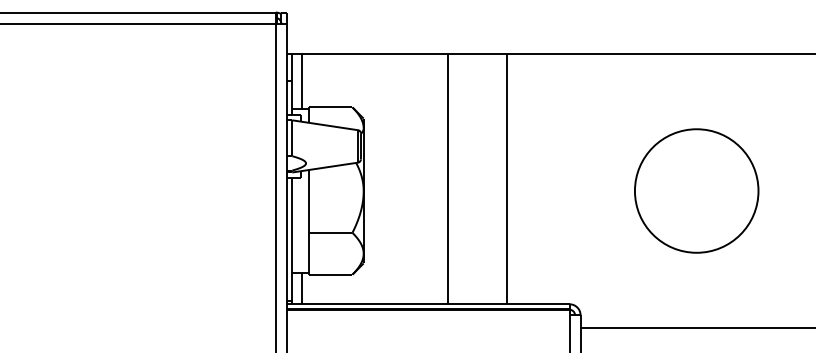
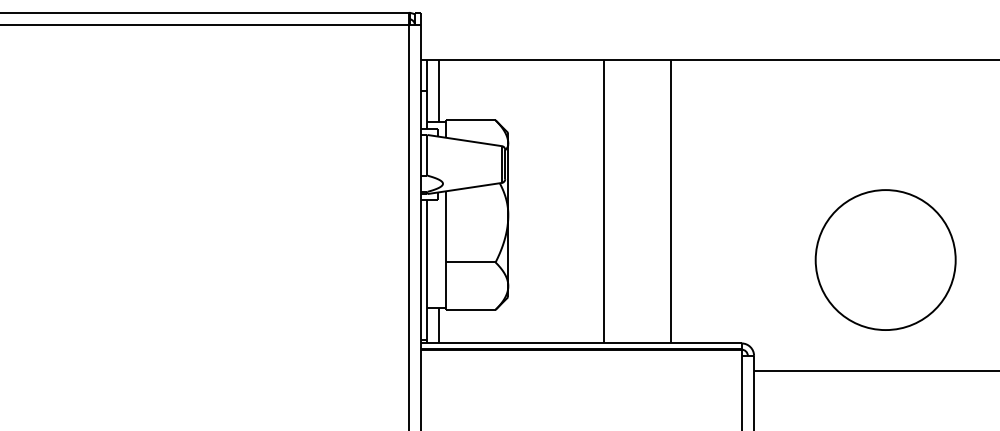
part: (696, 190) -> (885, 259), moved

